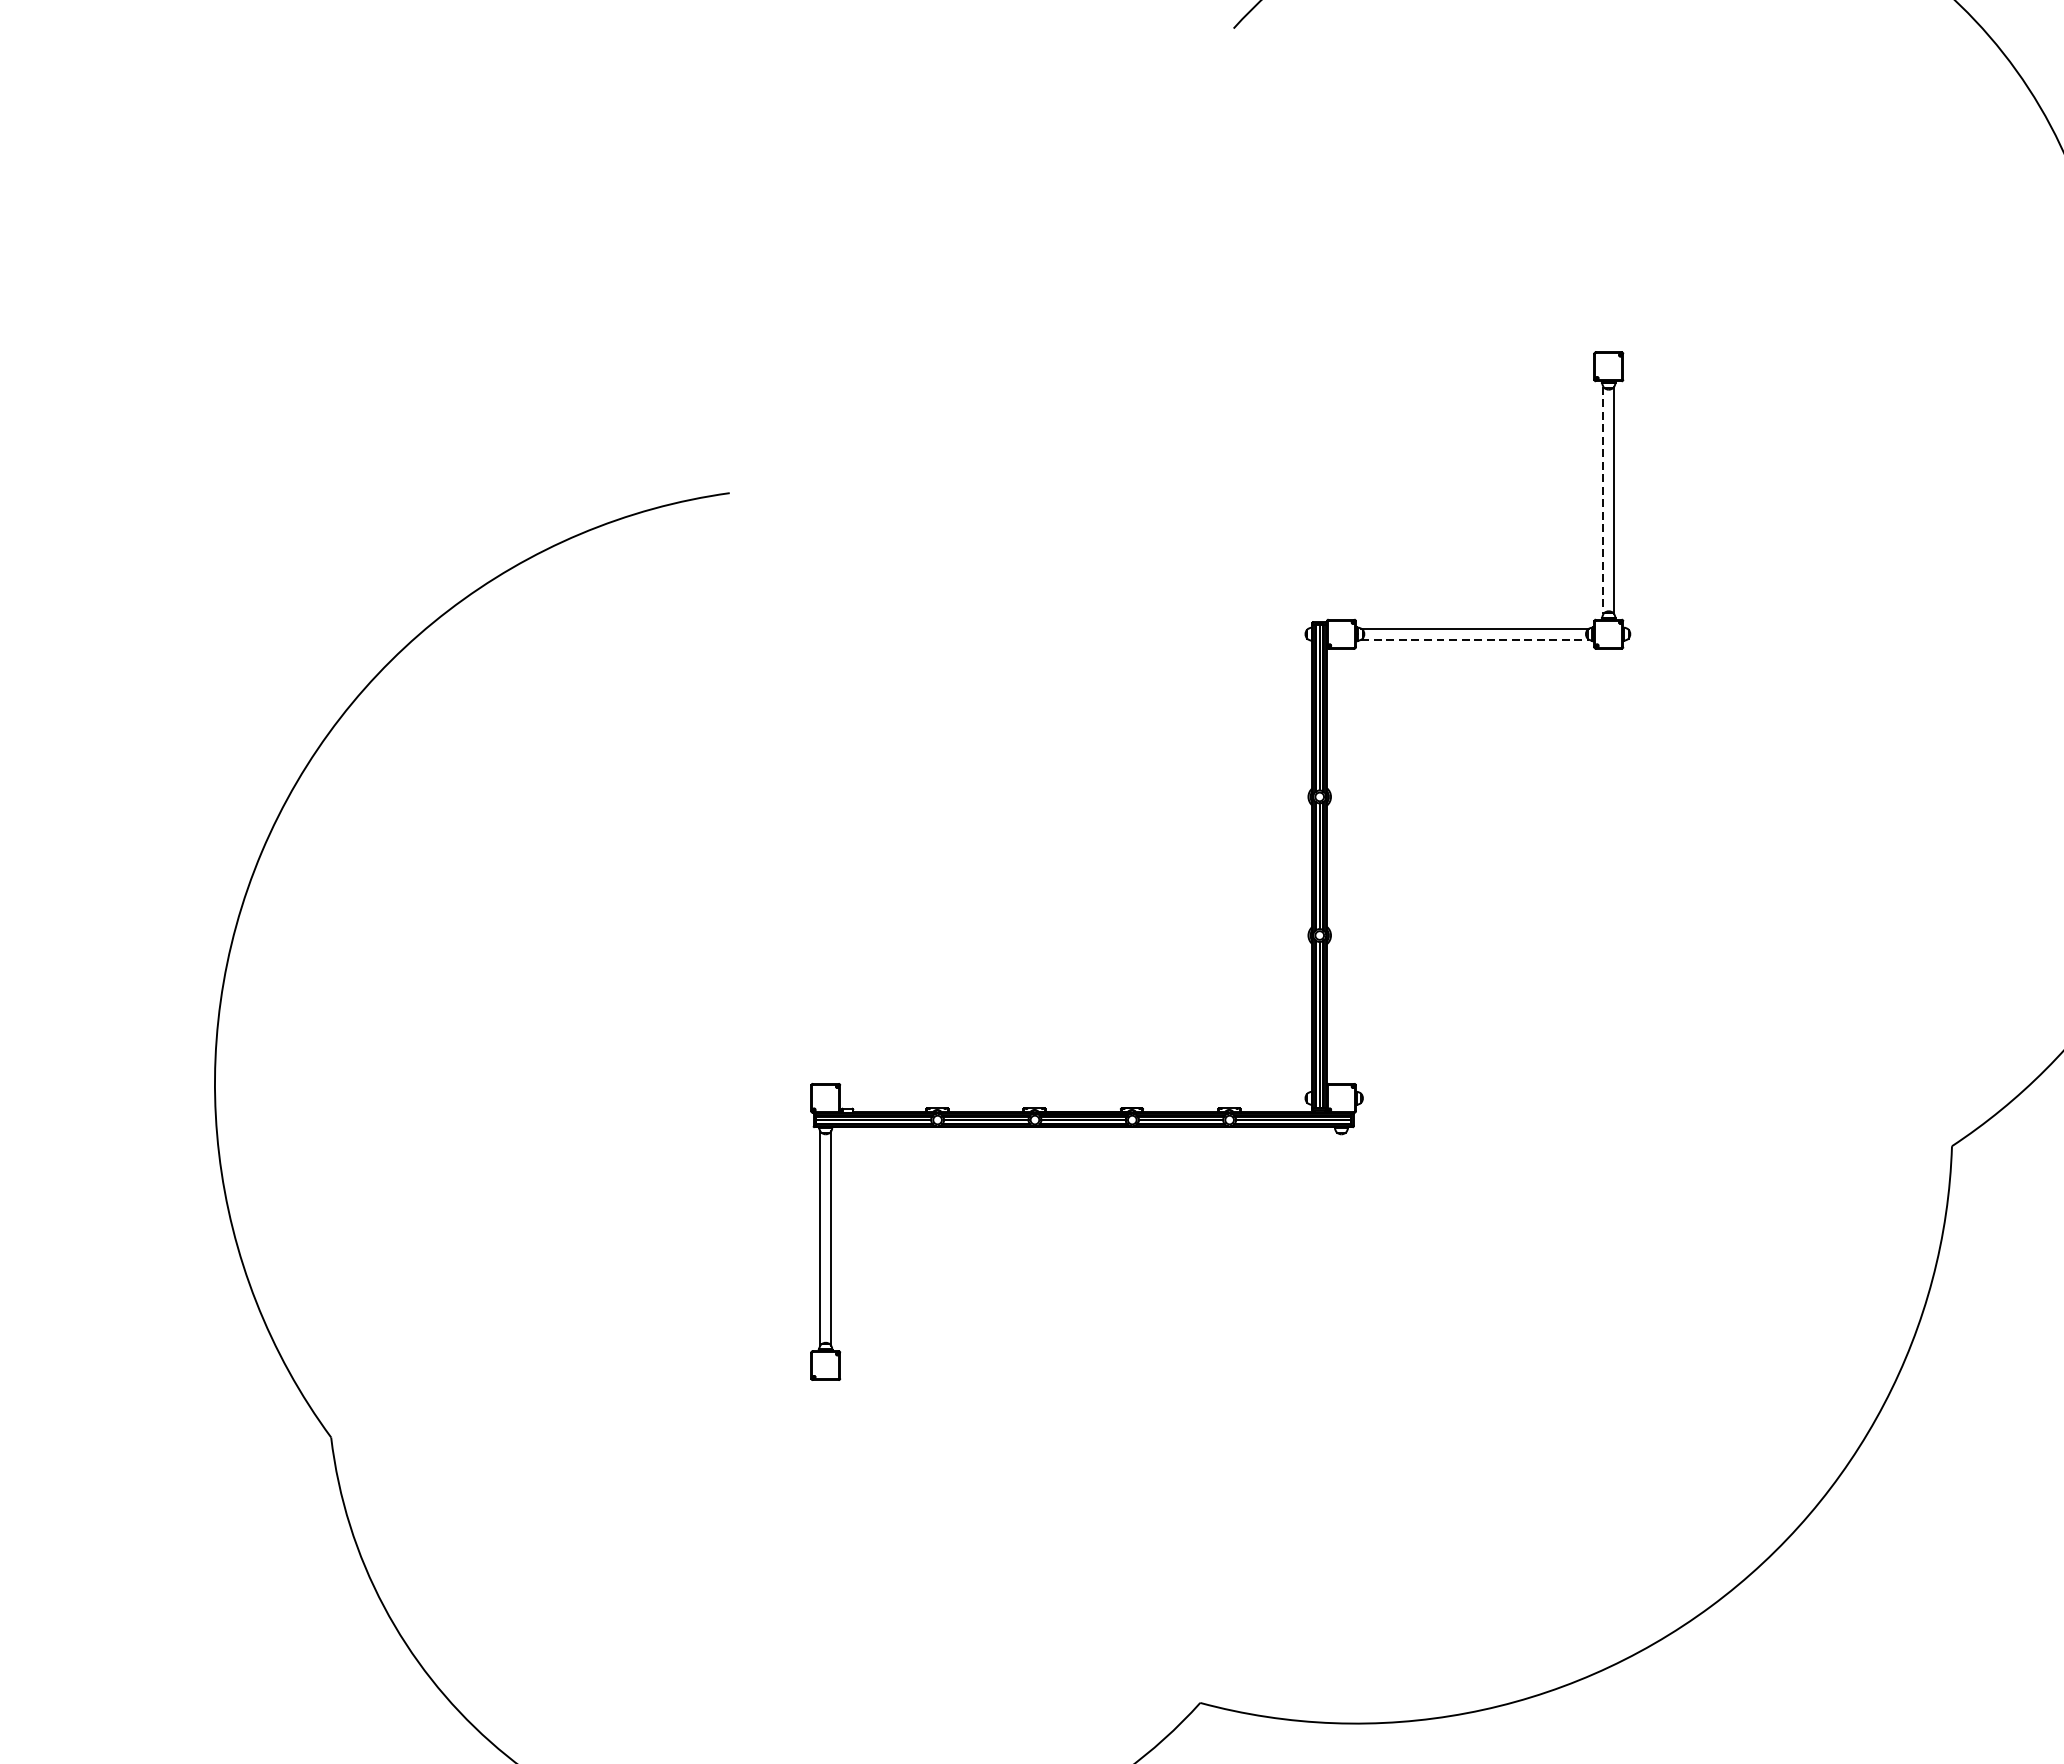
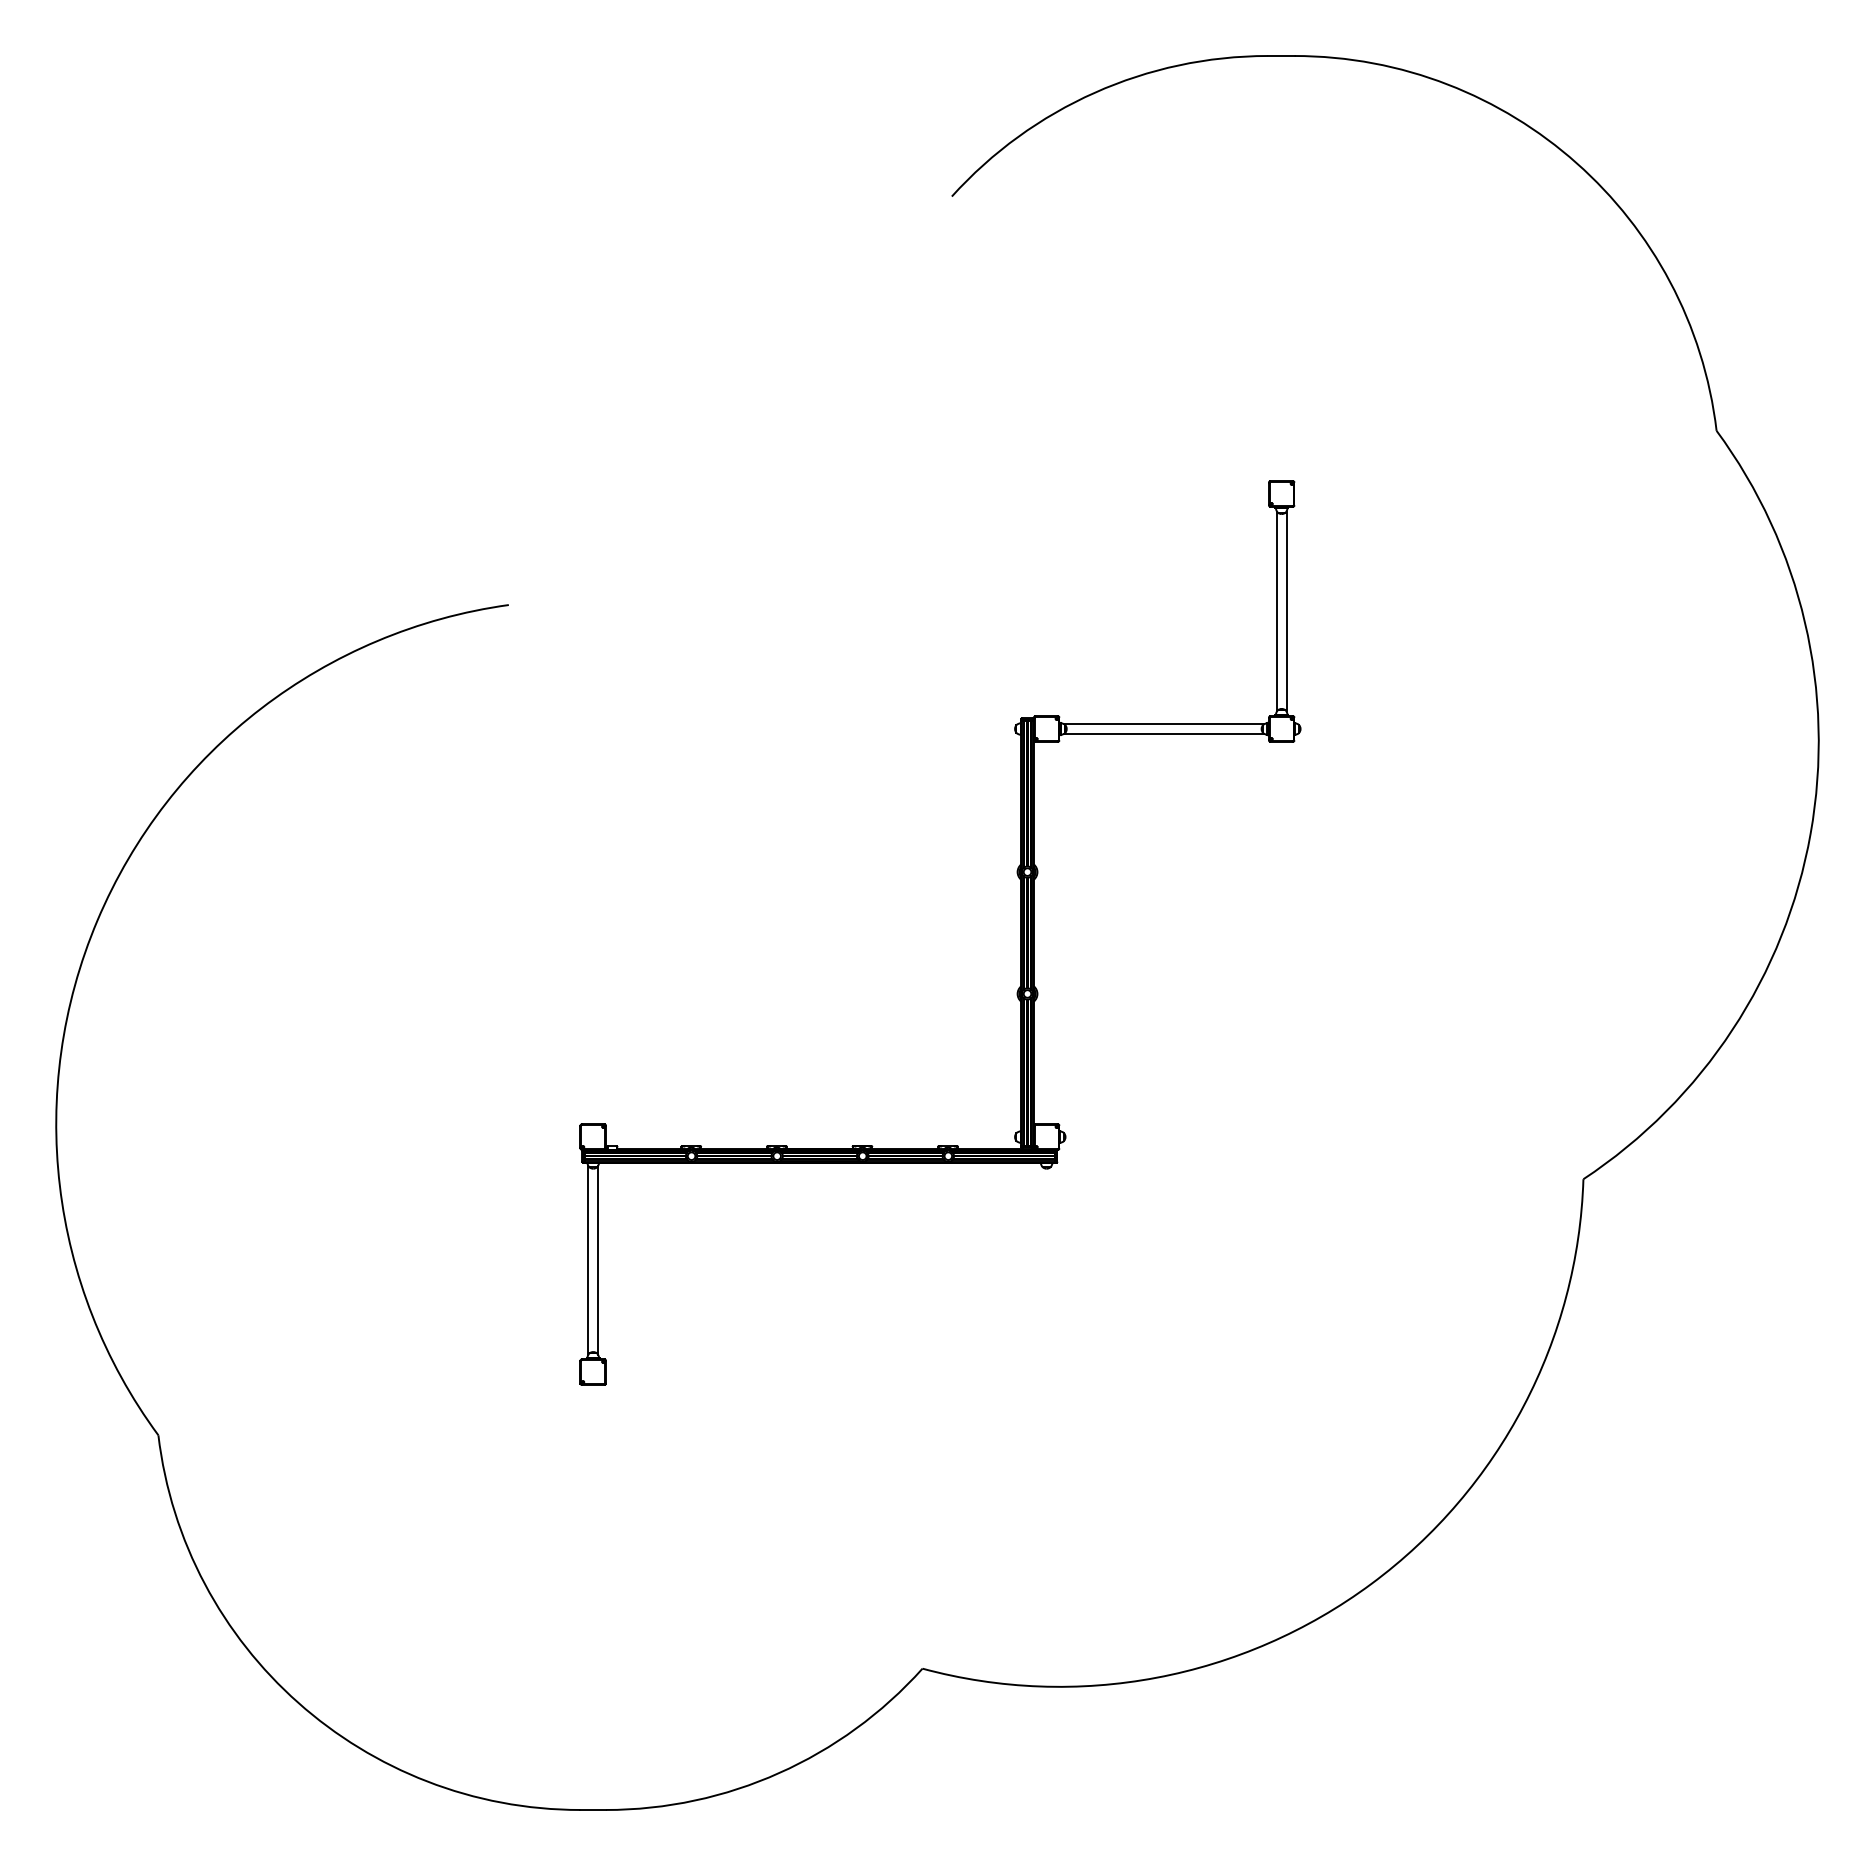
line: (1602, 500) -> (1276, 611), dashed -> solid
line: (1475, 639) -> (1164, 733), dashed -> solid

